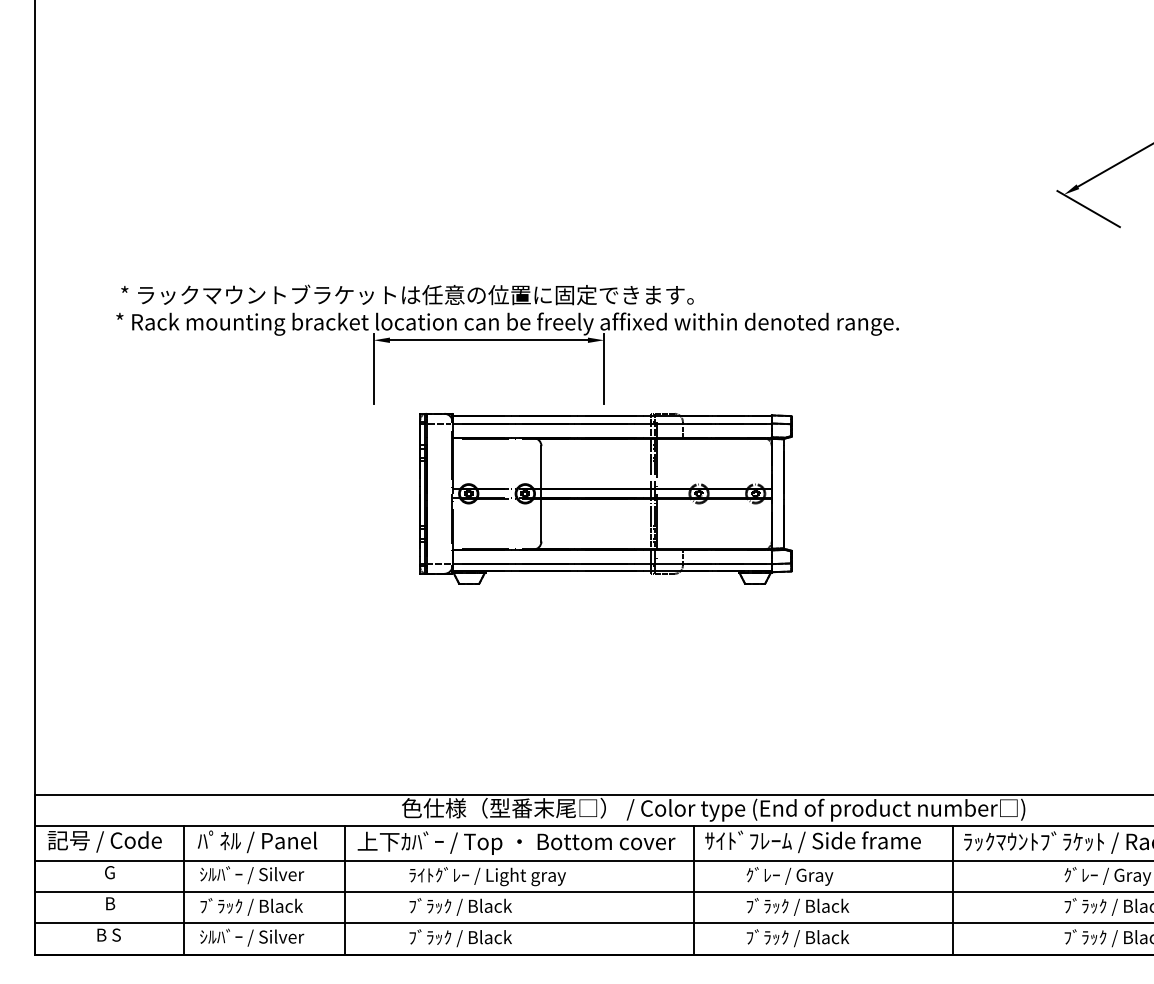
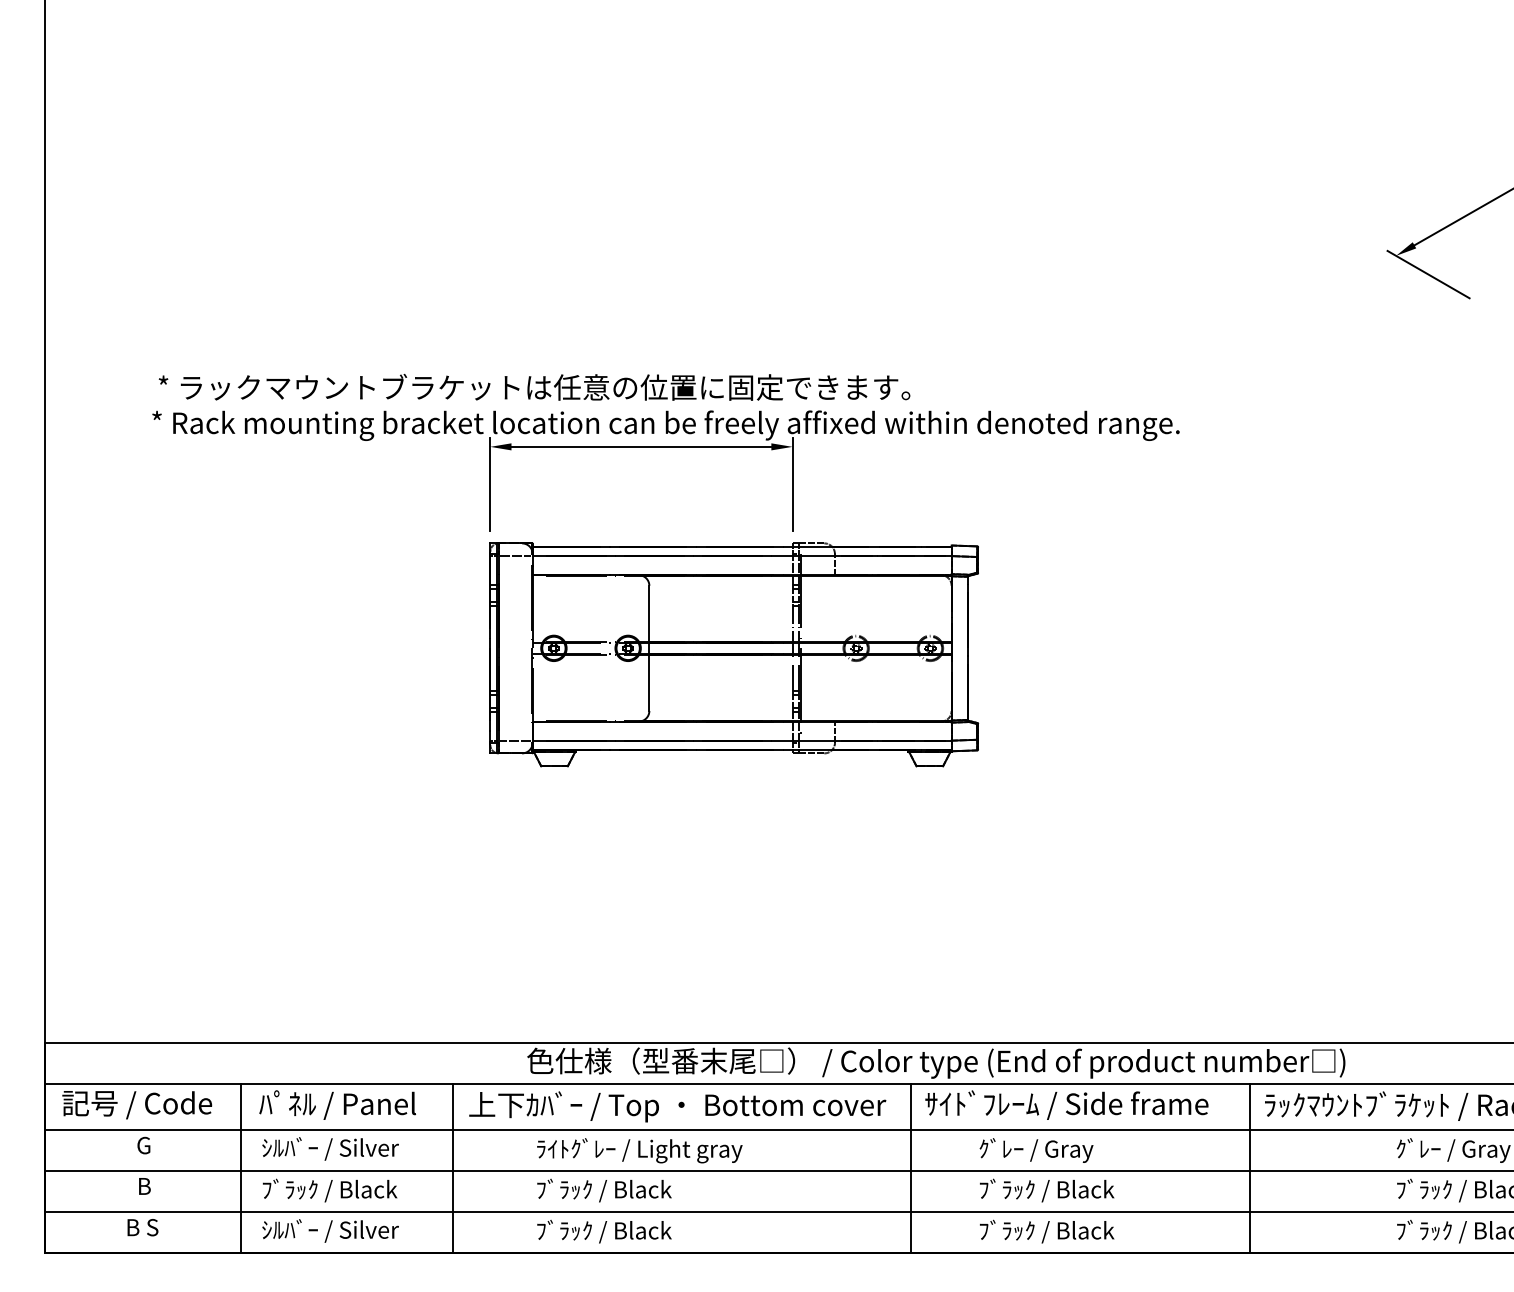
part: (606, 498) -> (734, 654), moved

